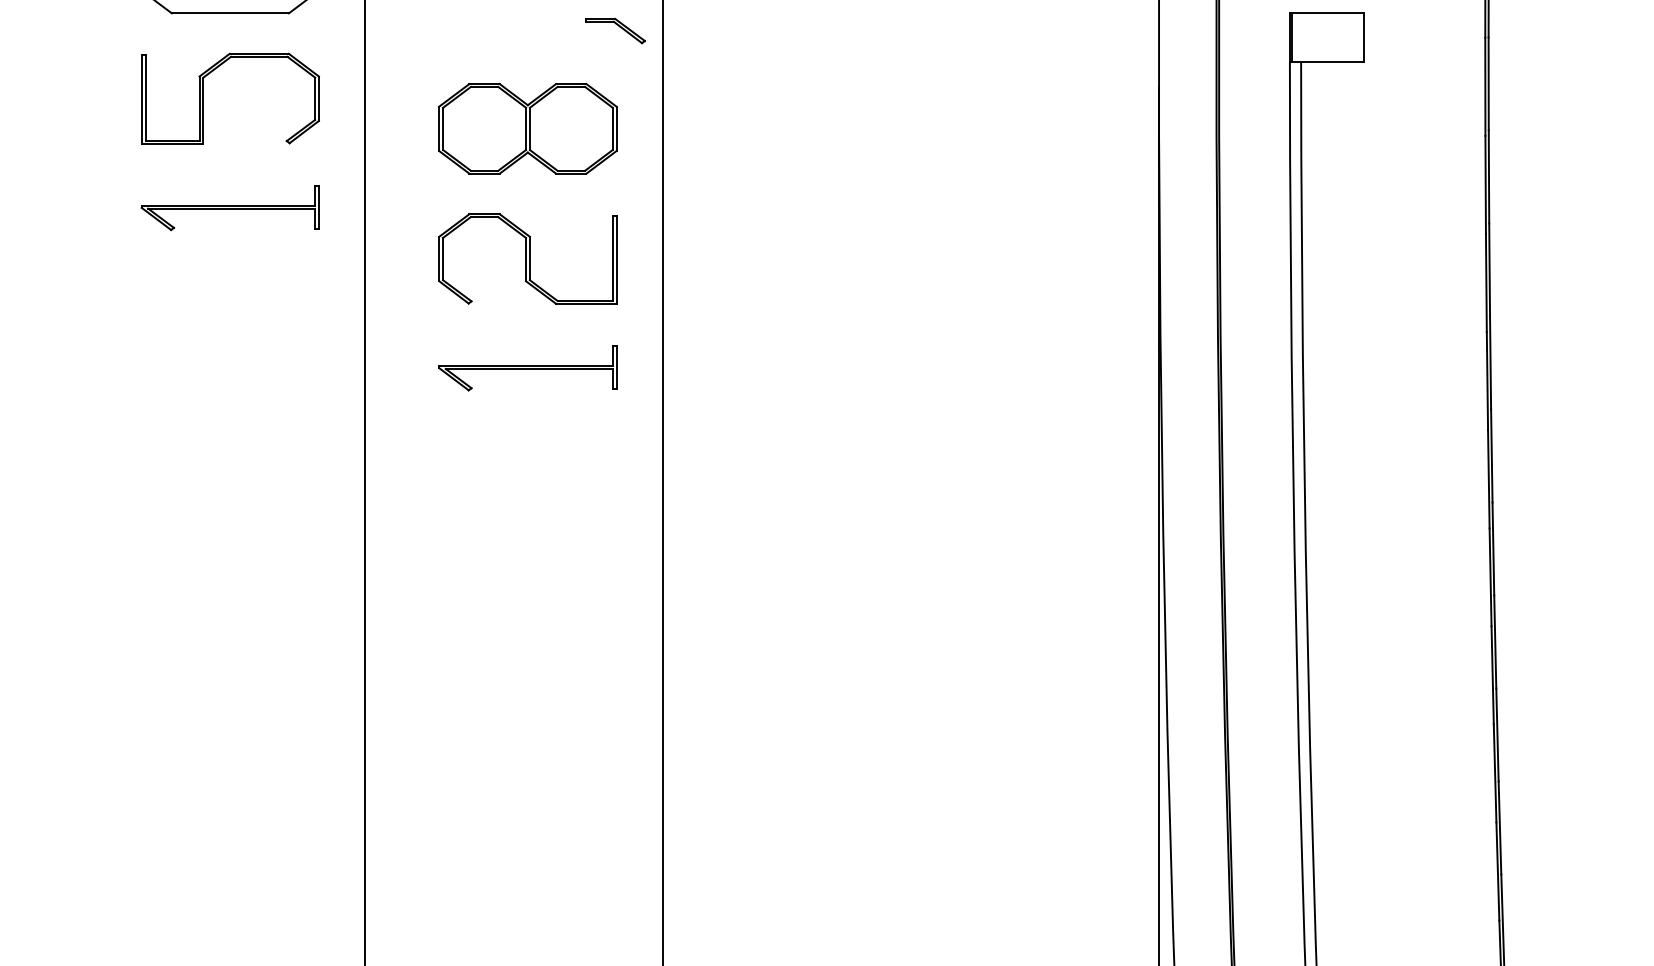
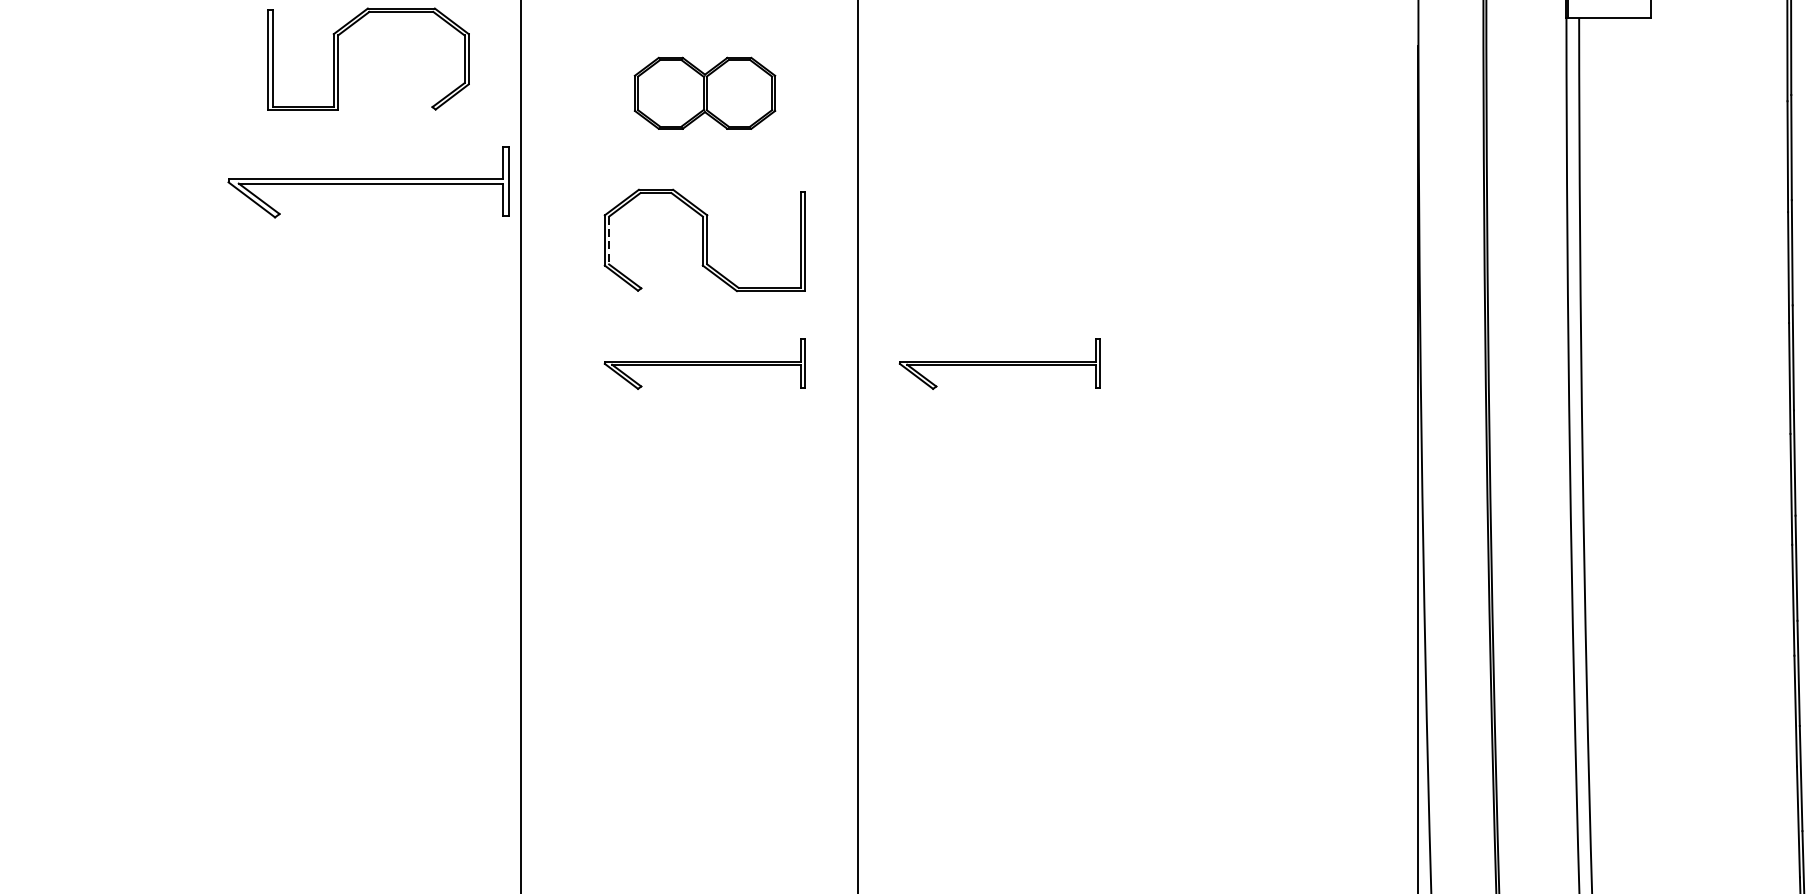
part: (527, 128) -> (704, 92), size x0.7
part: (229, 208) -> (367, 183), size x1.4
line: (443, 259) -> (609, 241), solid -> dashed
part: (788, 368) -> (999, 364), added

